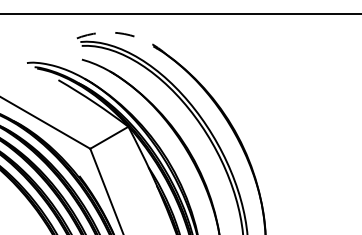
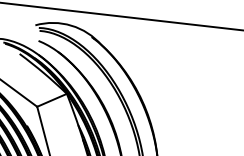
arc: (124, 33) -> (71, 25), dashed -> solid

